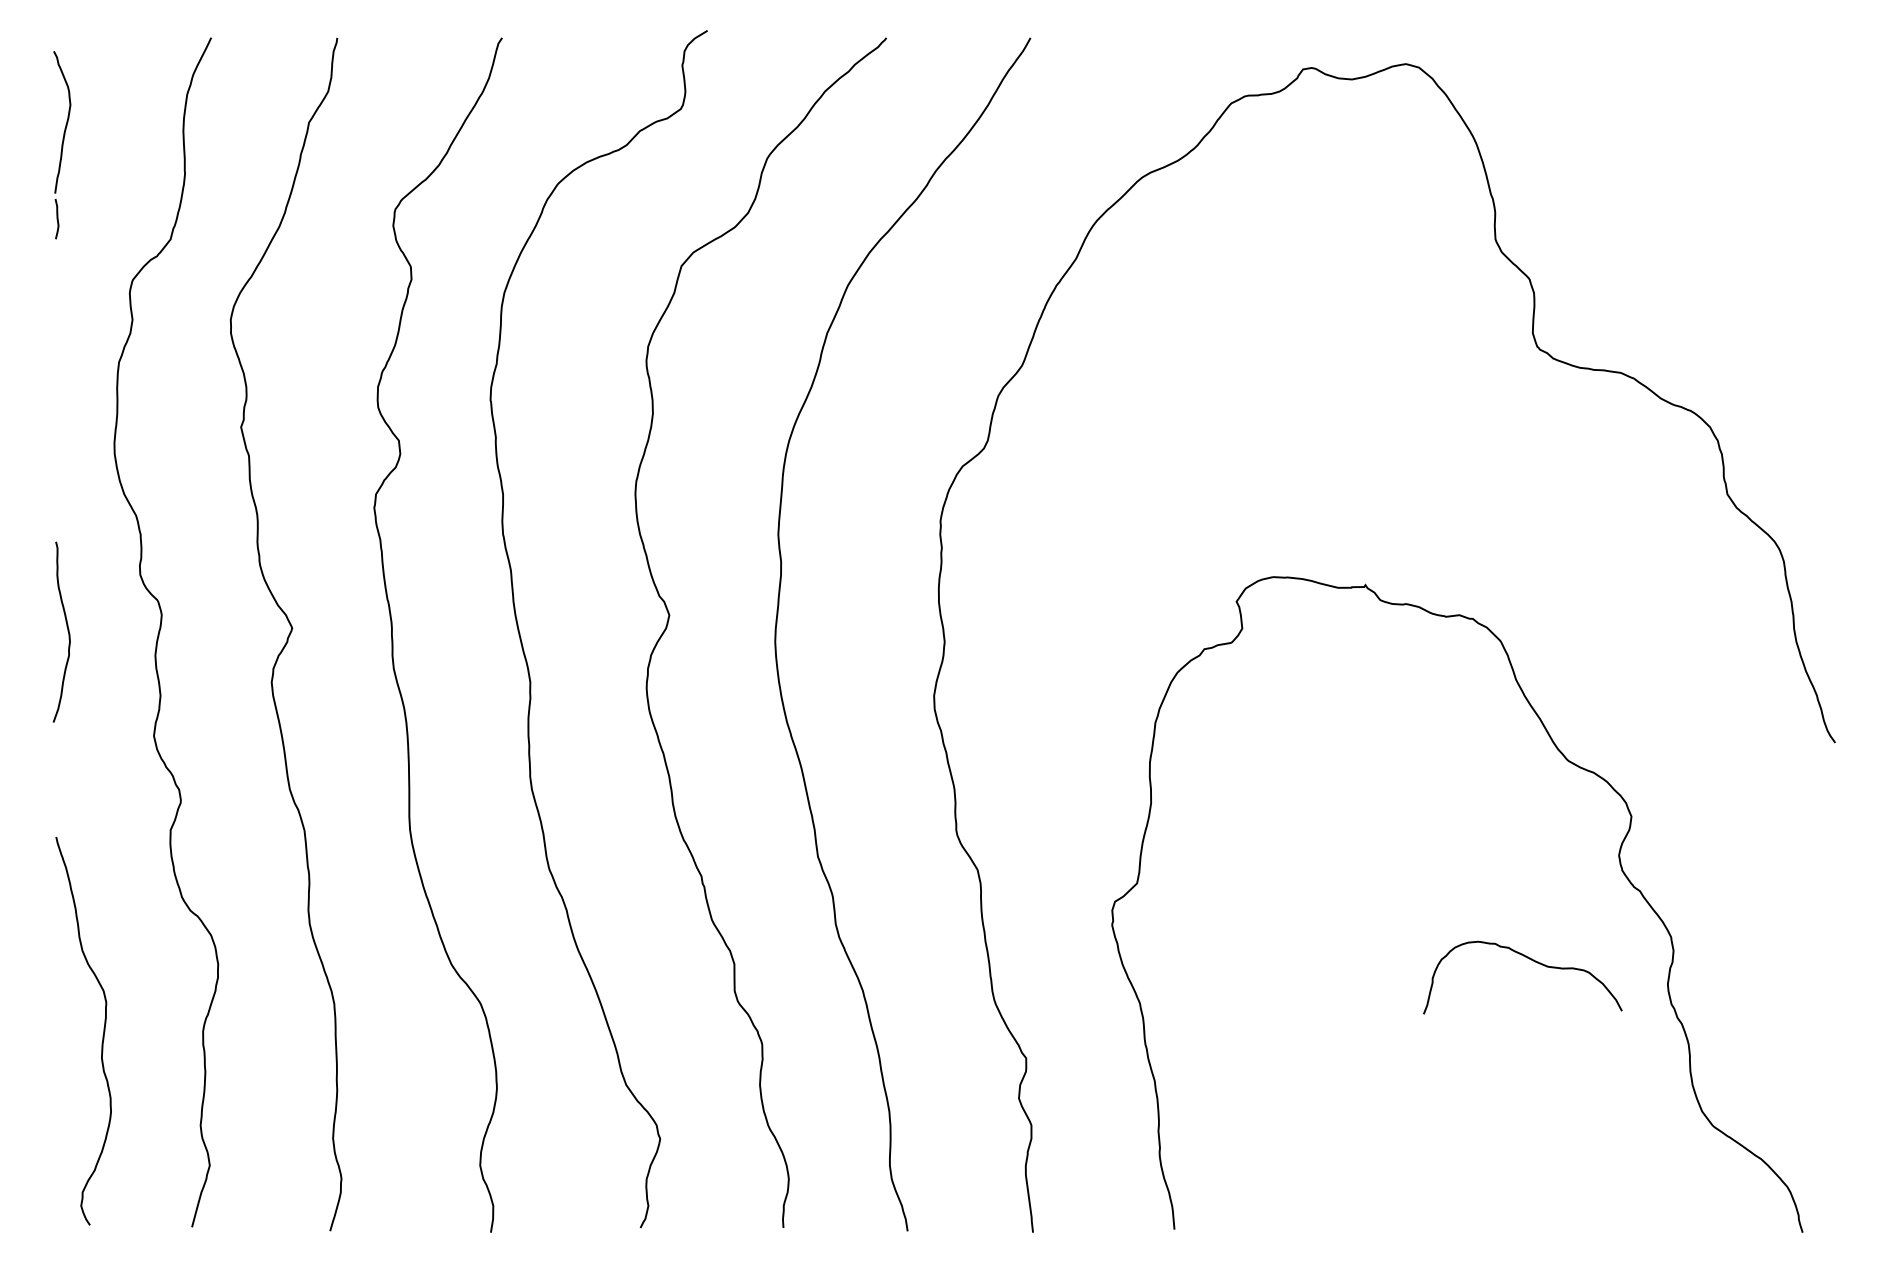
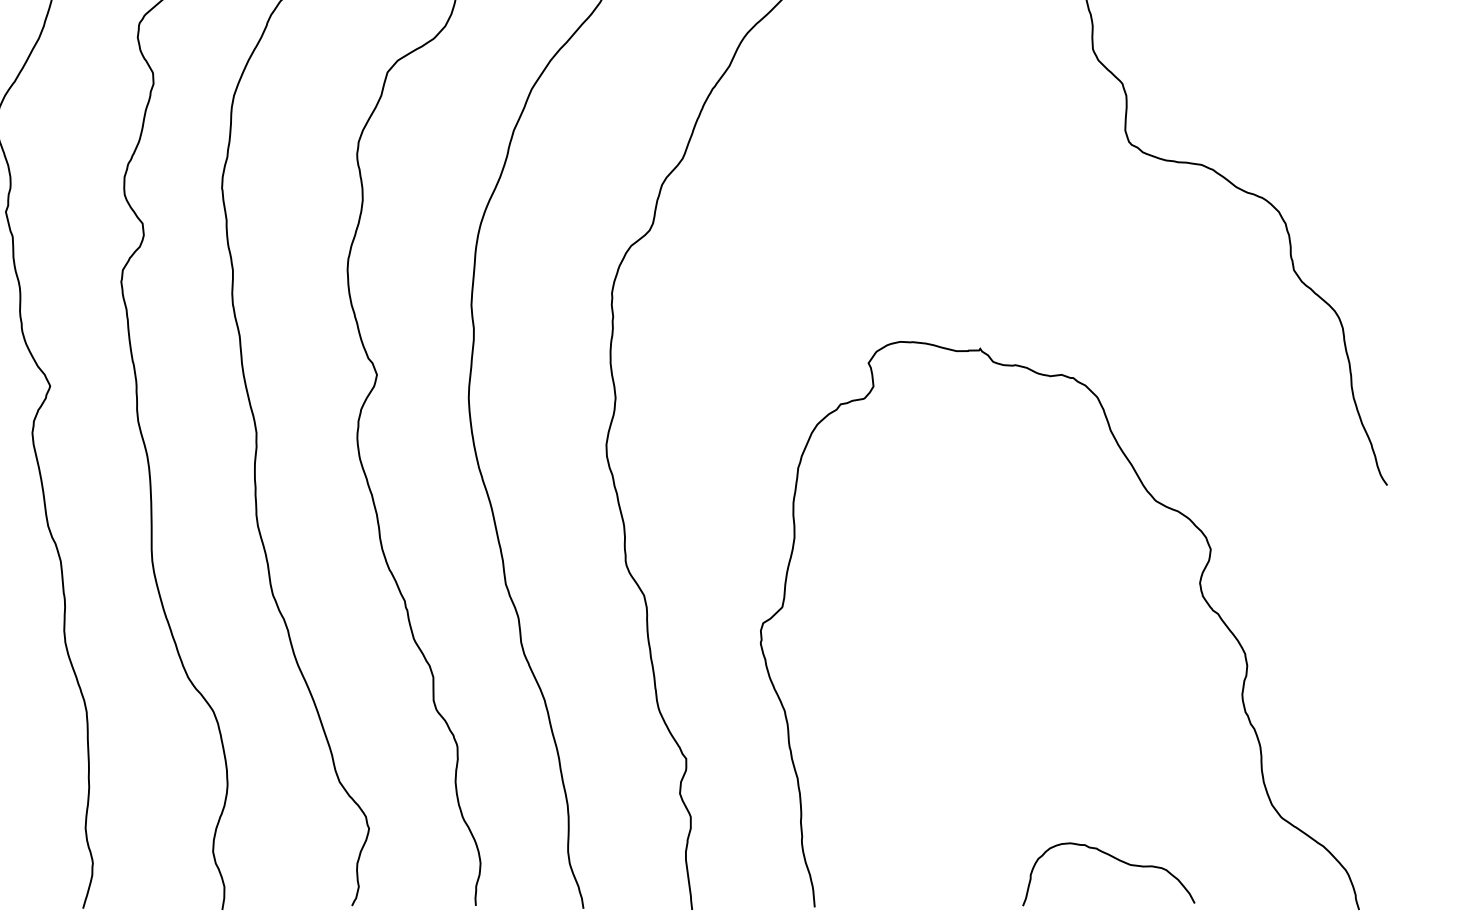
curve: (1531, 960) -> (1116, 859), moved

